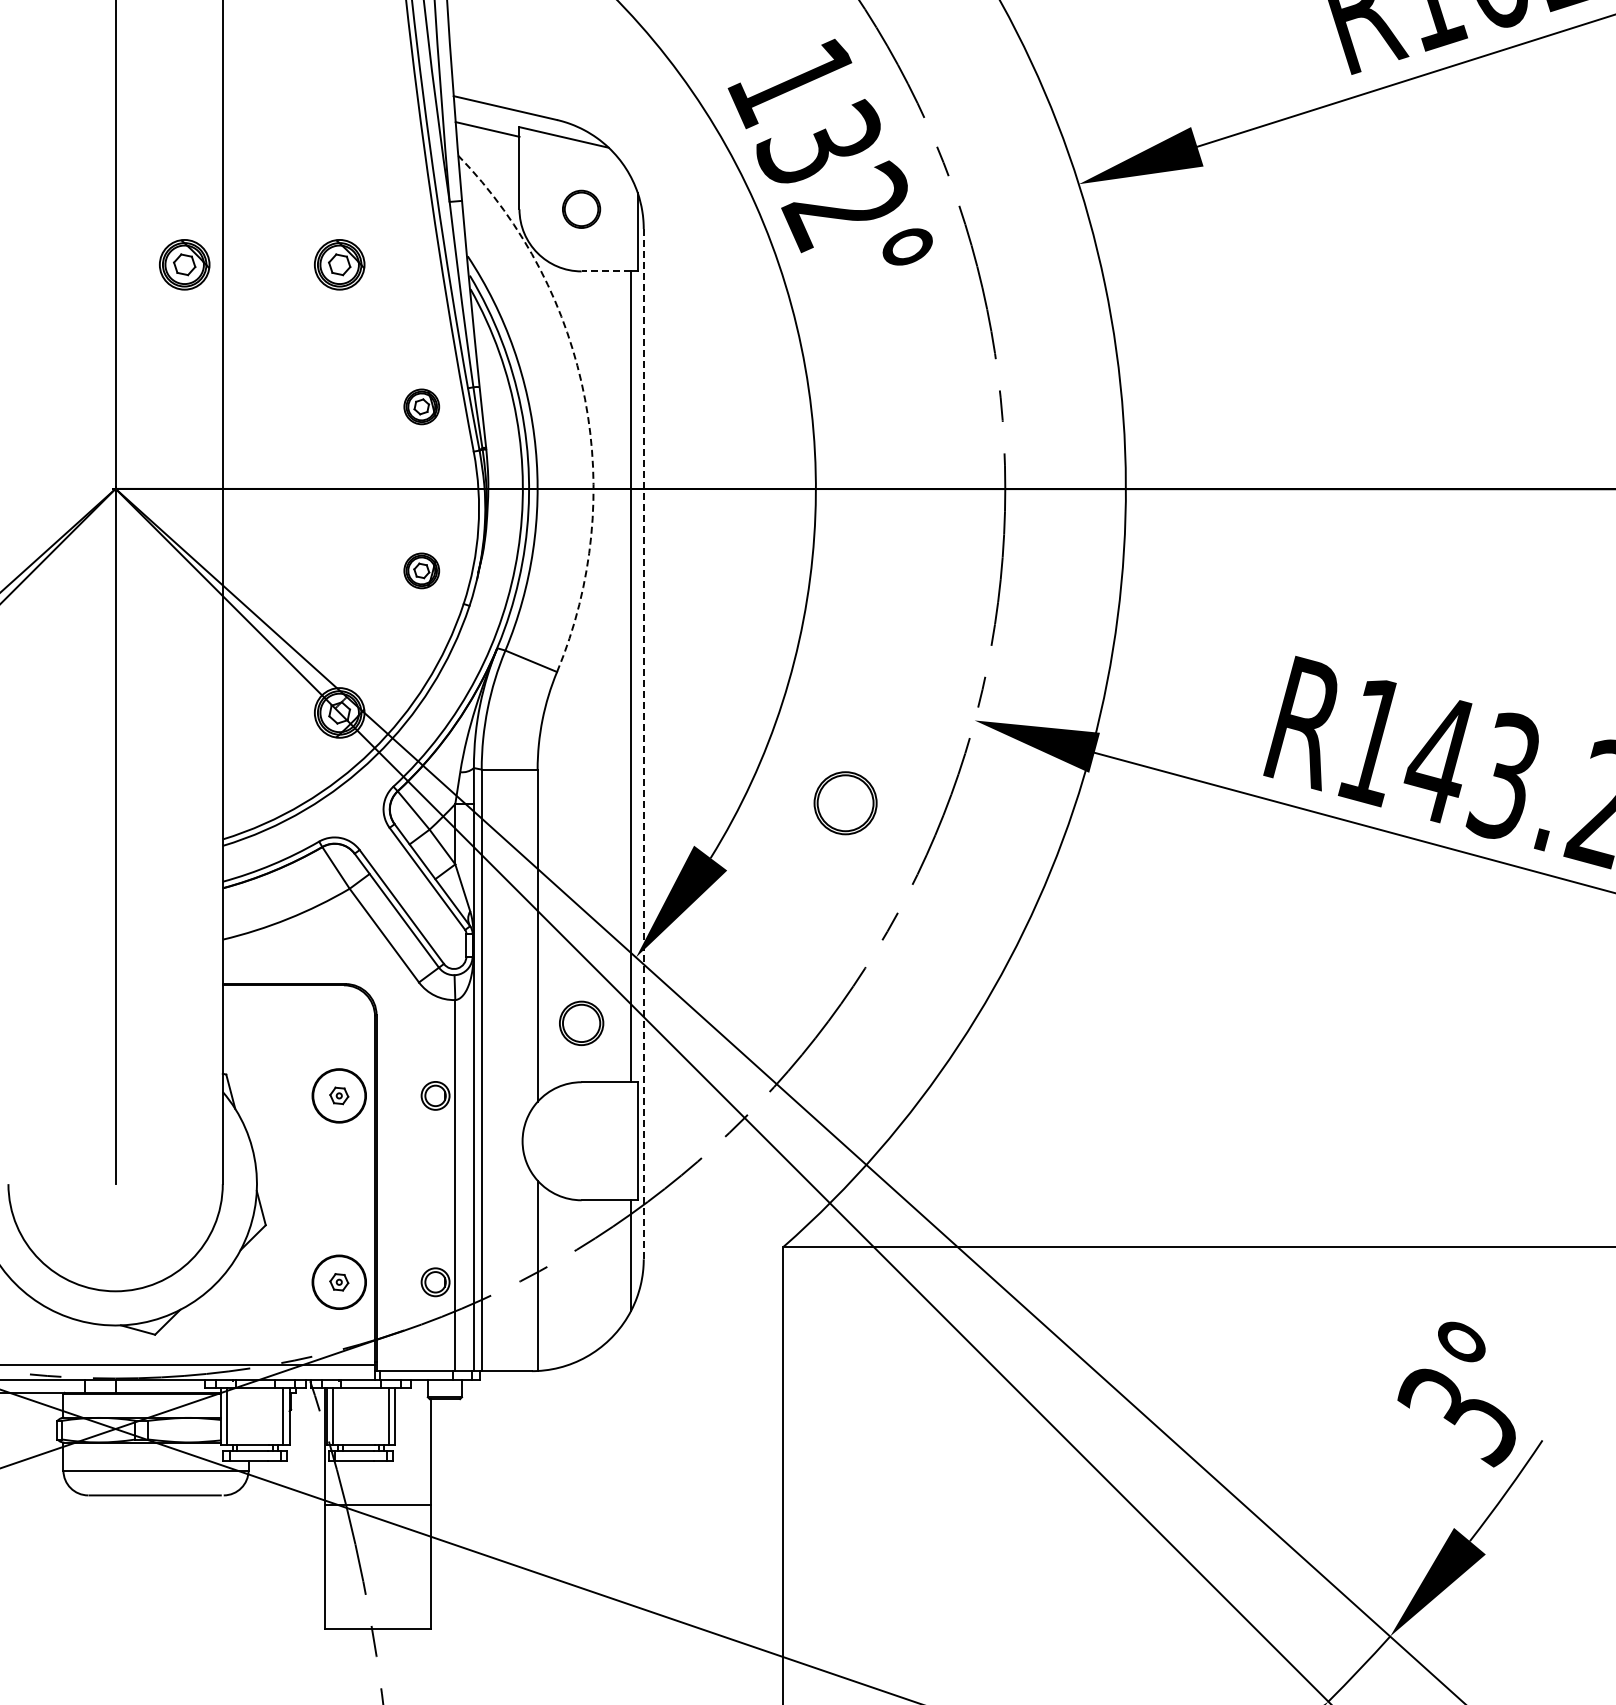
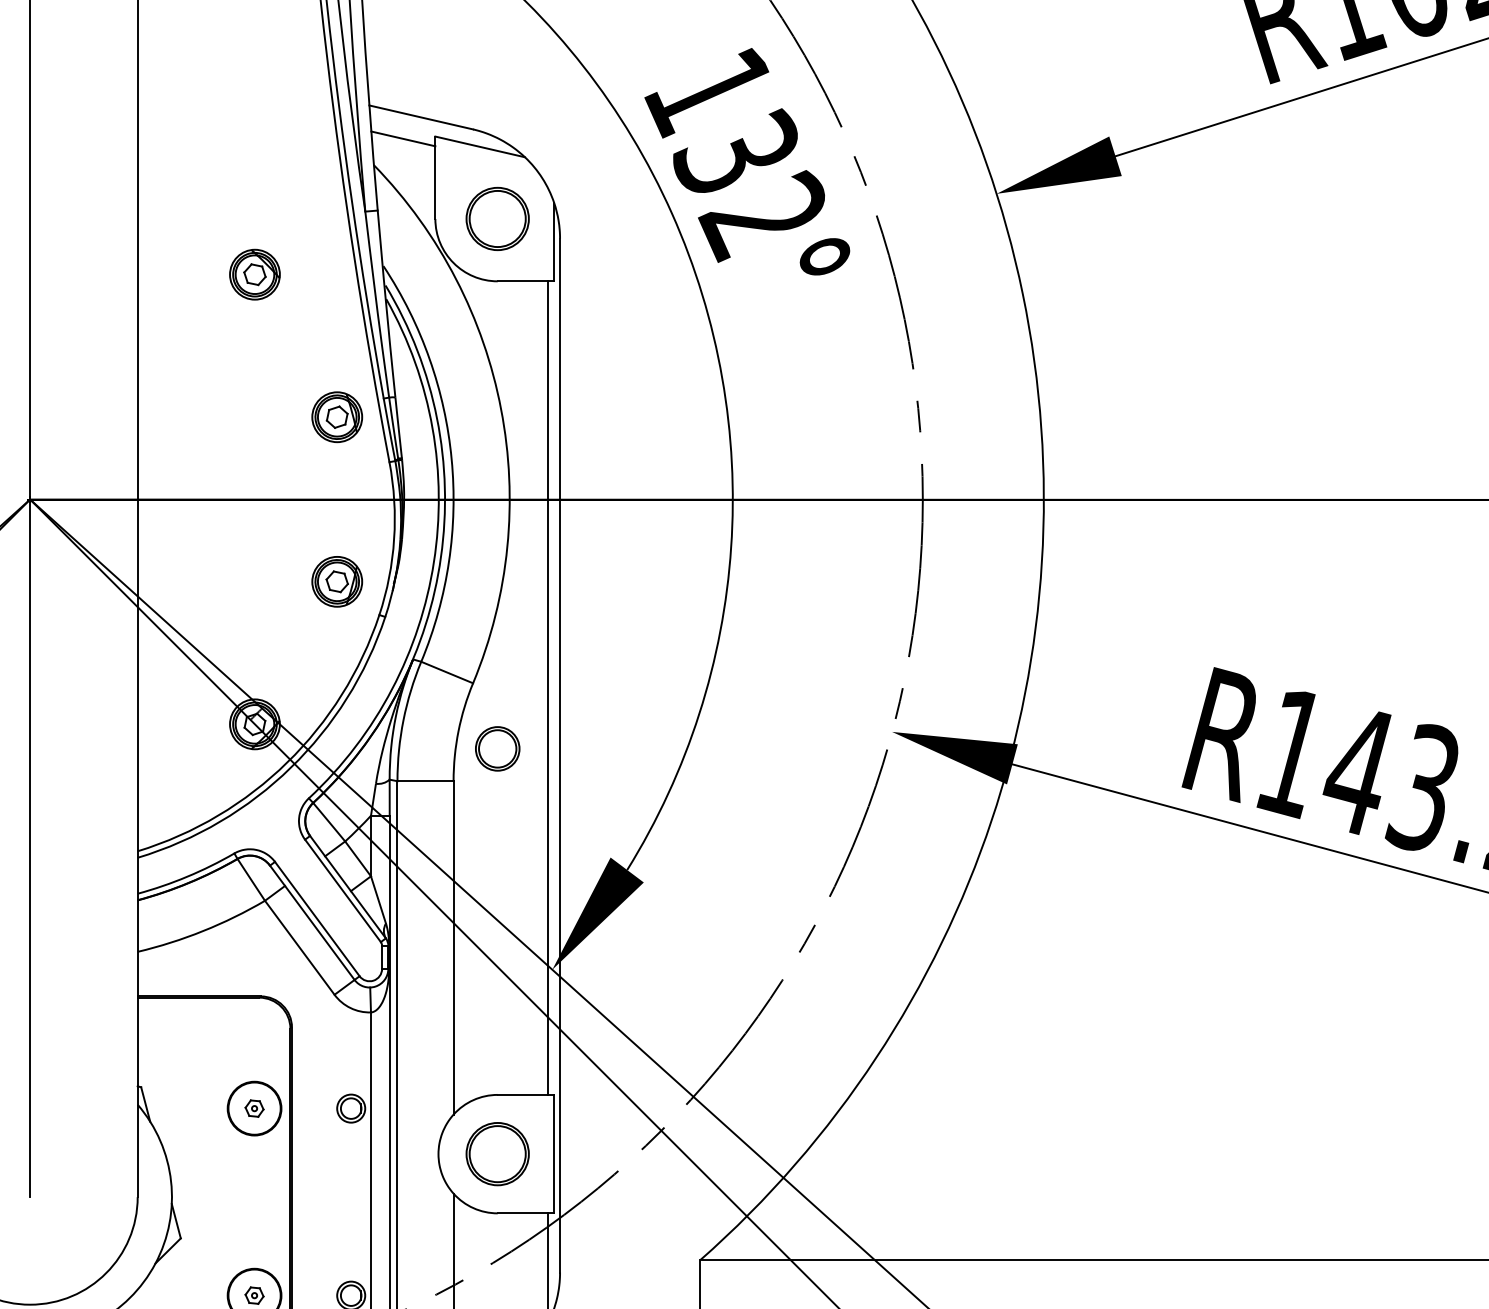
part: (581, 209) -> (497, 219), size x1.67
part: (184, 264) -> (99, 274), removed
line: (606, 271) -> (522, 281), dashed -> solid
arc: (585, 399) -> (501, 409), dashed -> solid
part: (421, 406) -> (337, 416), size x1.43
part: (421, 570) -> (337, 581), size x1.43
line: (643, 744) -> (559, 756), dashed -> solid
part: (845, 803) -> (497, 1154), moved
part: (581, 1022) -> (497, 747), moved

